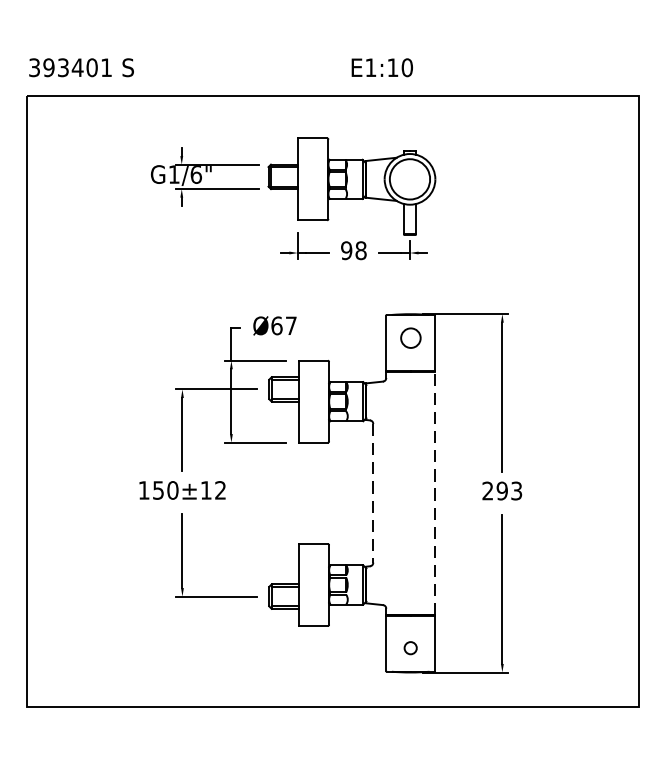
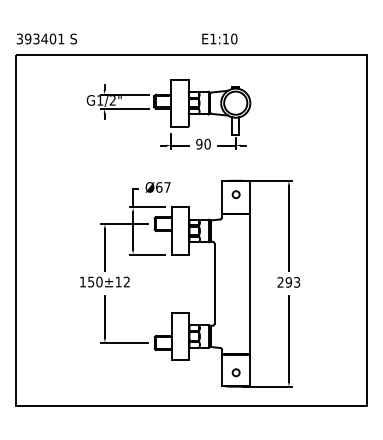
text: (195, 174) -> (112, 100), G1/6" -> G1/2"
text: (360, 251) -> (207, 144), 98 -> 90
circle: (409, 338) -> (235, 194), size x0.62
line: (372, 492) -> (214, 283), dashed -> solid
line: (435, 494) -> (250, 284), dashed -> solid

